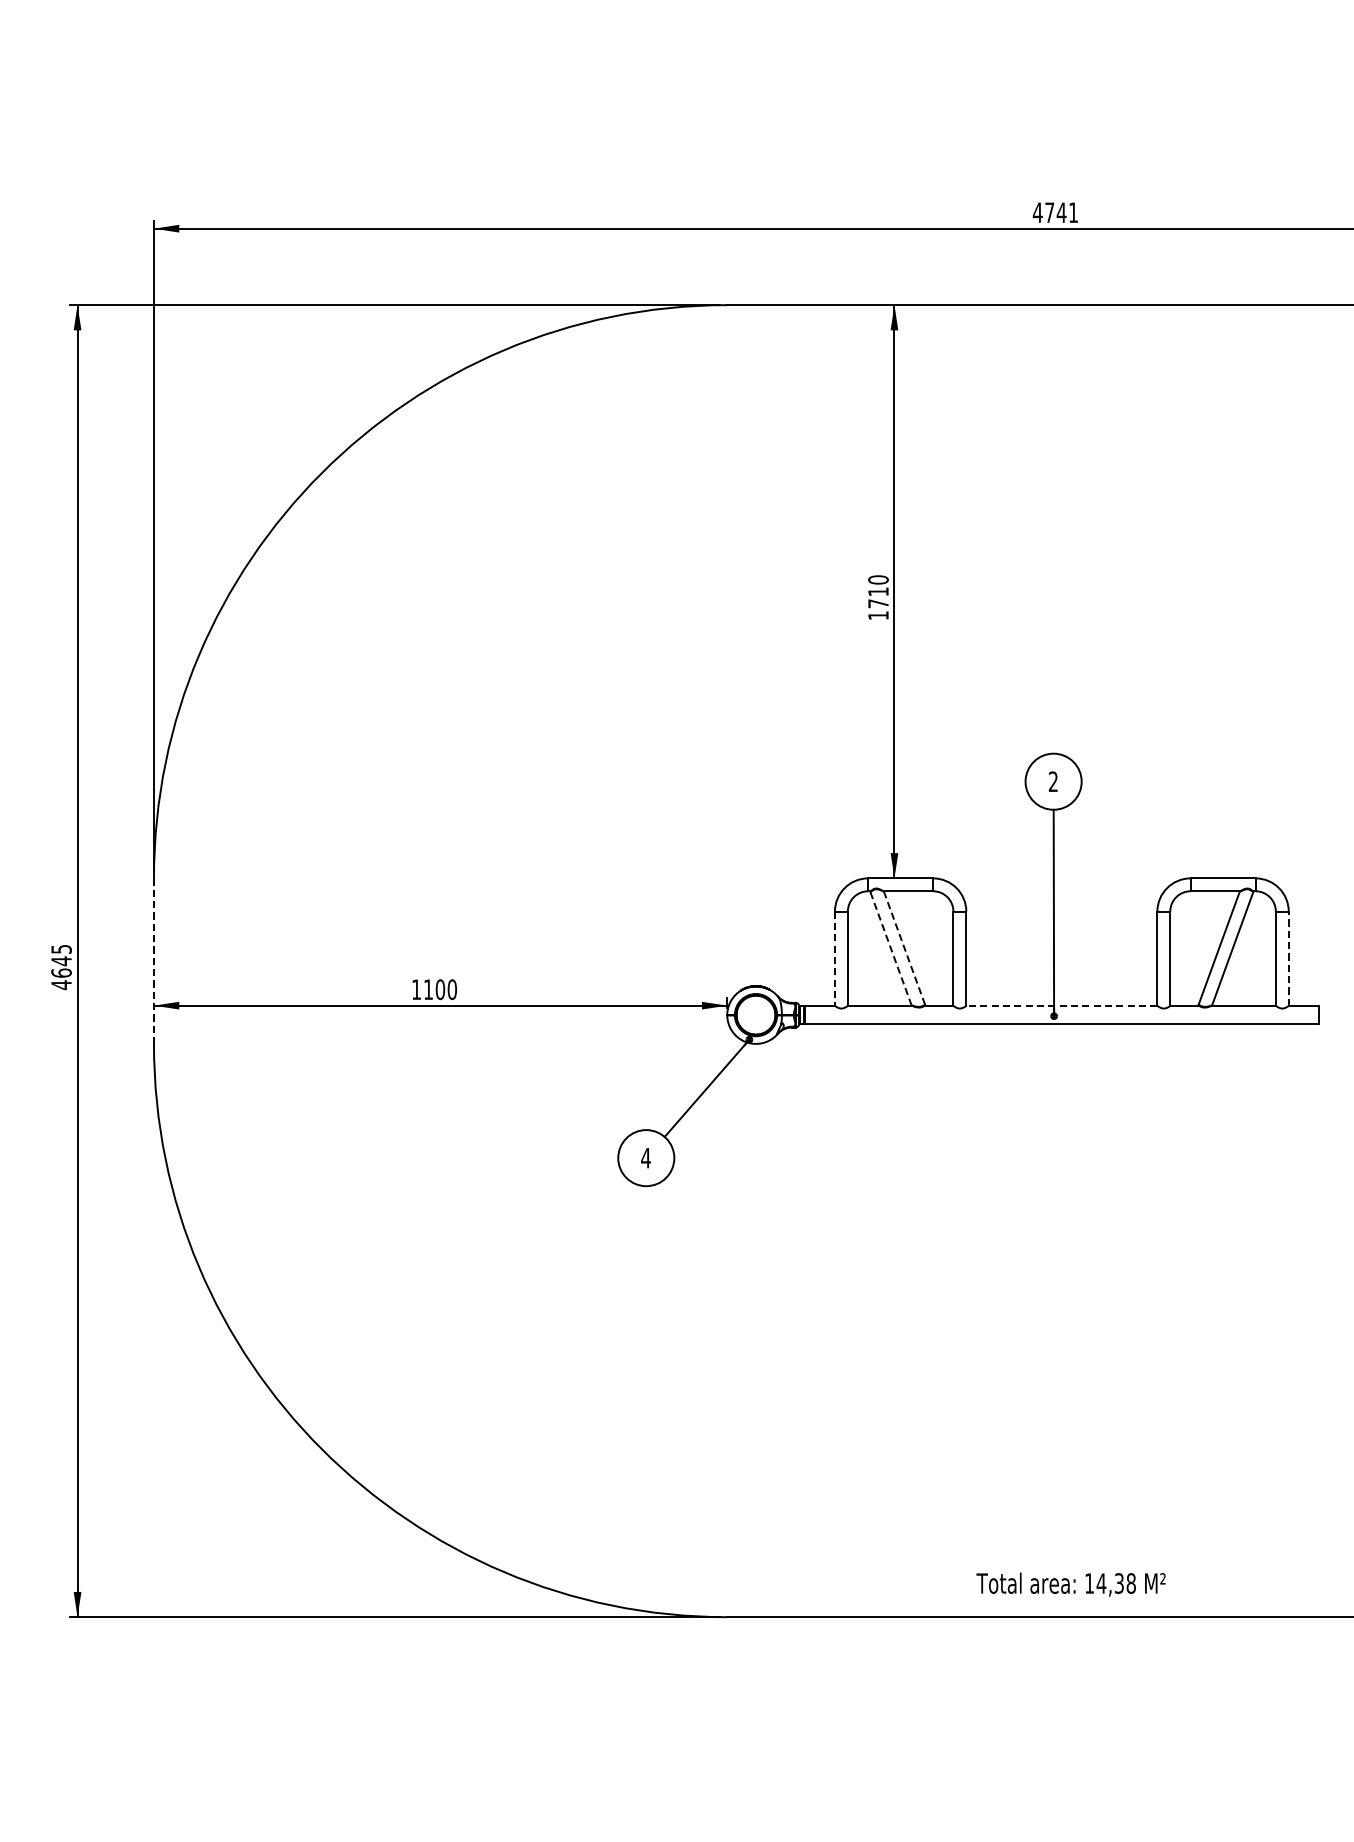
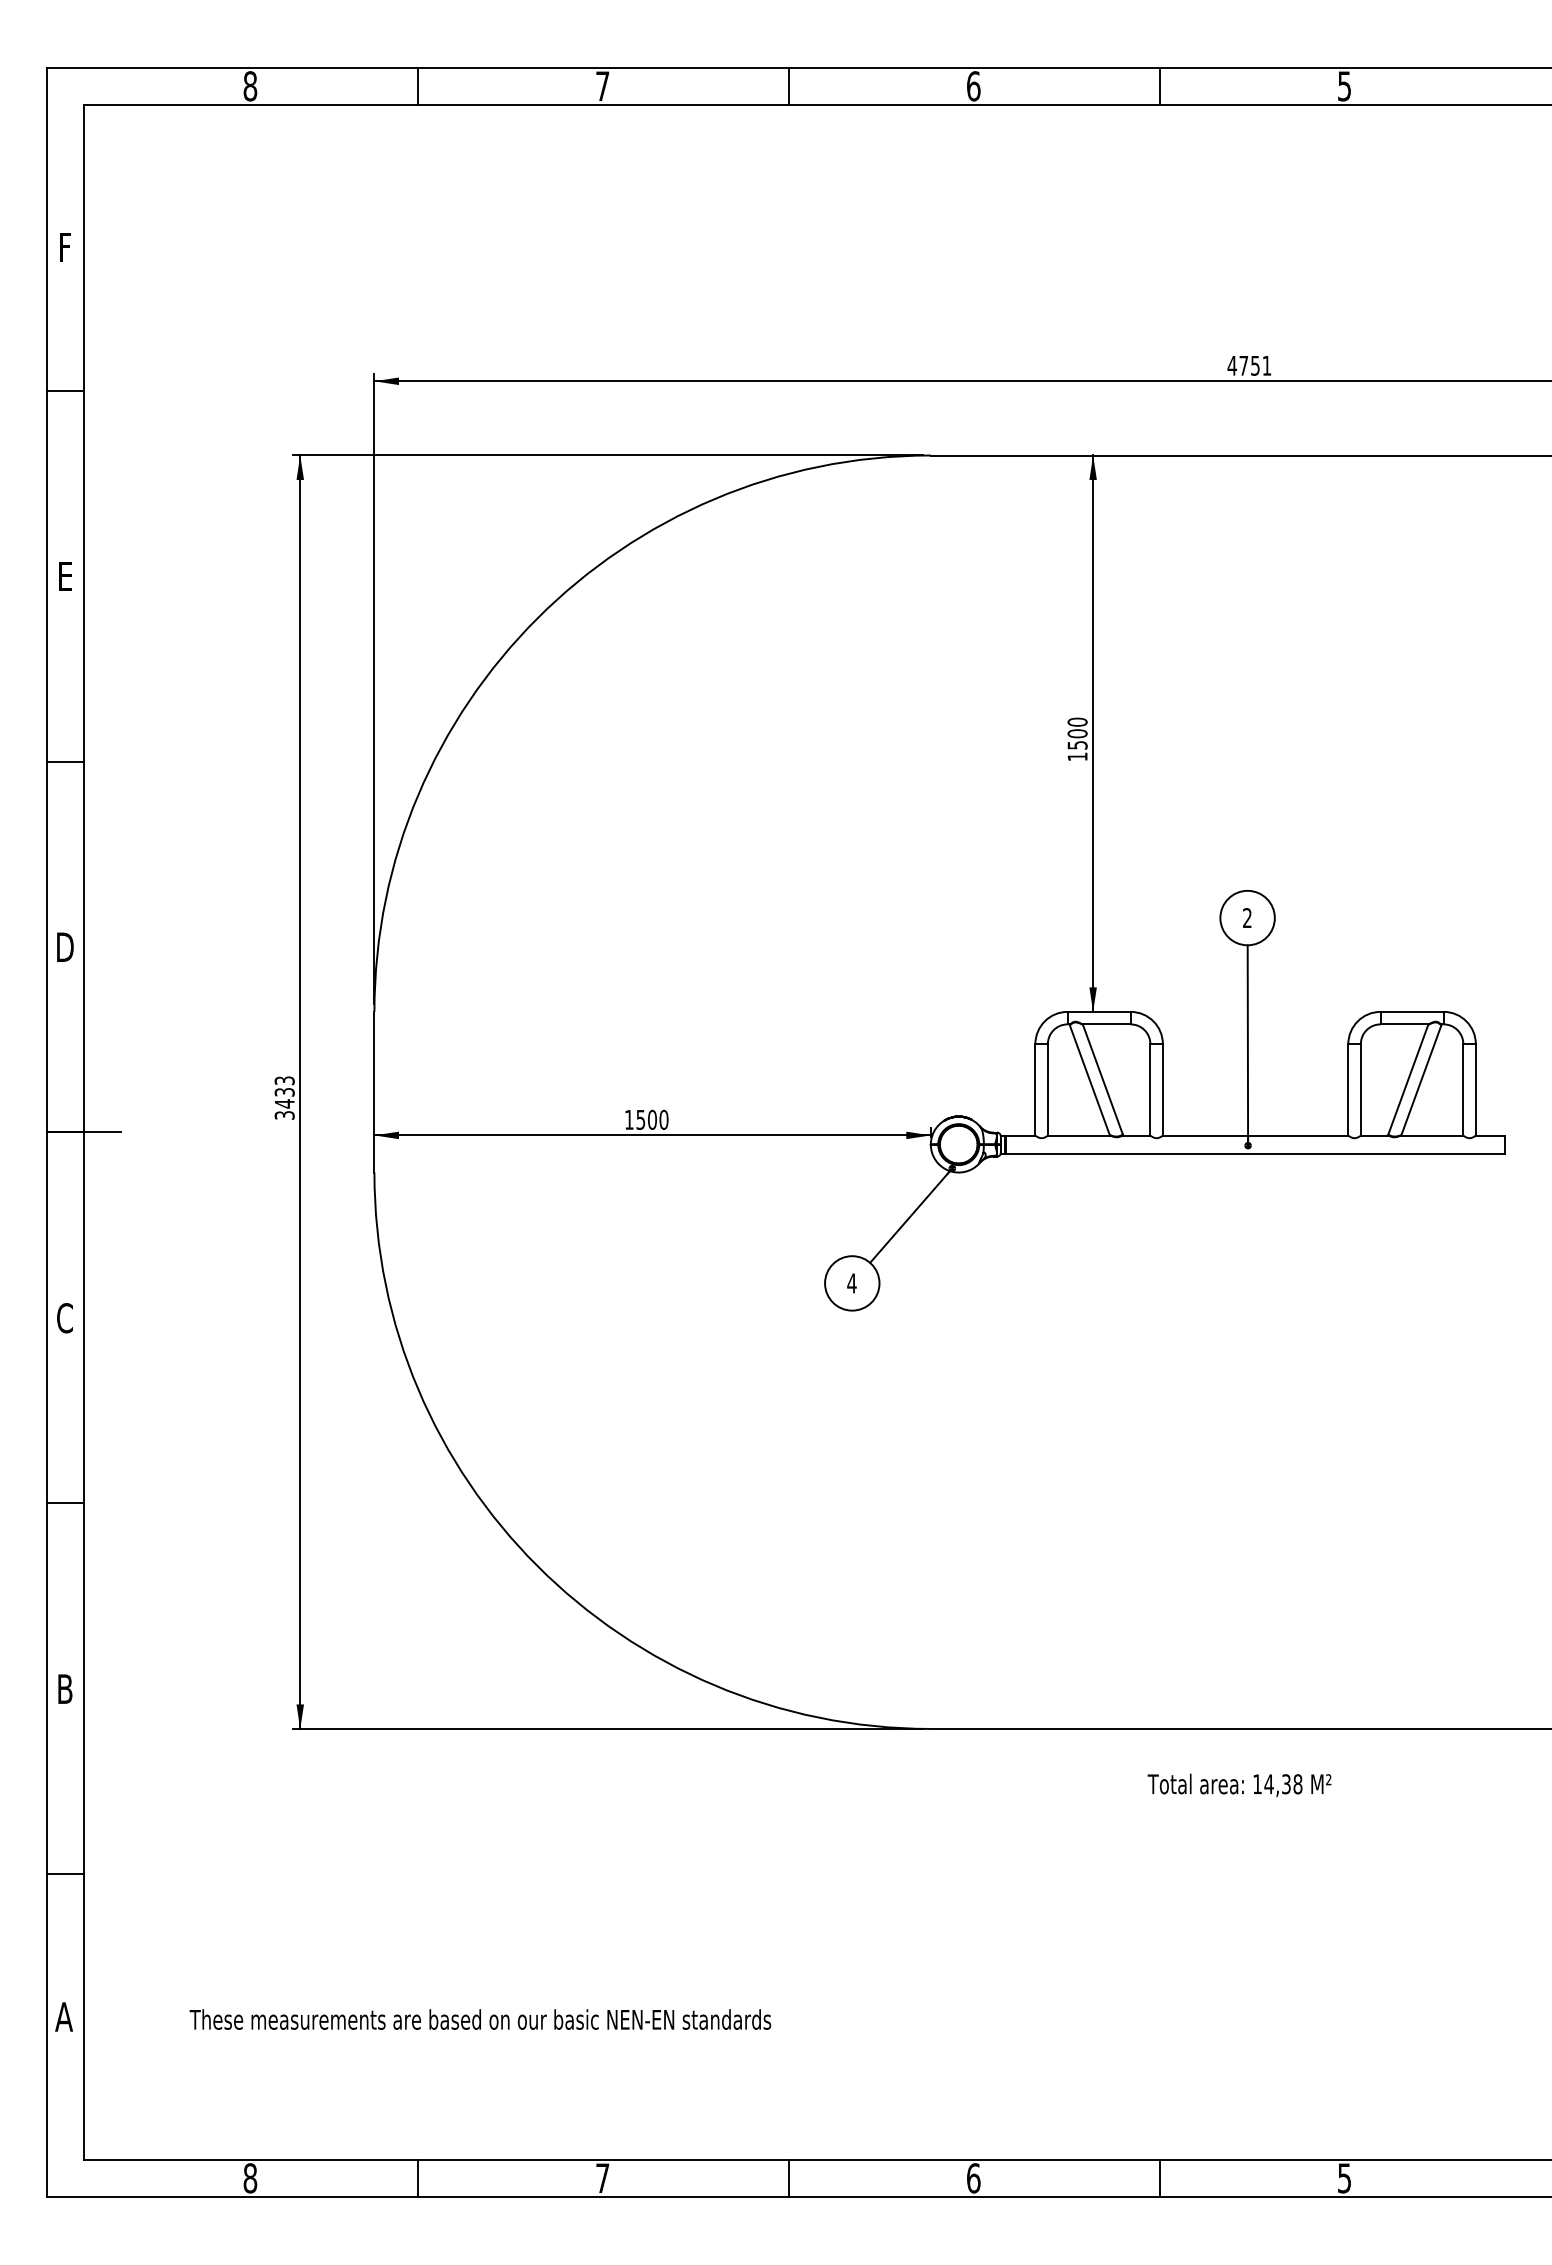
text: (1061, 212) -> (1255, 365), 4741 -> 4751
text: (878, 597) -> (1077, 739), 1710 -> 1500
line: (904, 948) -> (1102, 1079), dashed -> solid
line: (890, 949) -> (1089, 1080), dashed -> solid
line: (835, 958) -> (1035, 1089), dashed -> solid
line: (1288, 958) -> (1475, 1089), dashed -> solid
line: (154, 961) -> (374, 1092), dashed -> solid
text: (61, 967) -> (284, 1098), 4645 -> 3433
text: (428, 989) -> (640, 1119), 1100 -> 1500
line: (1061, 1005) -> (1255, 1135), dashed -> solid
text: (1071, 1584) -> (1239, 1785), moved

